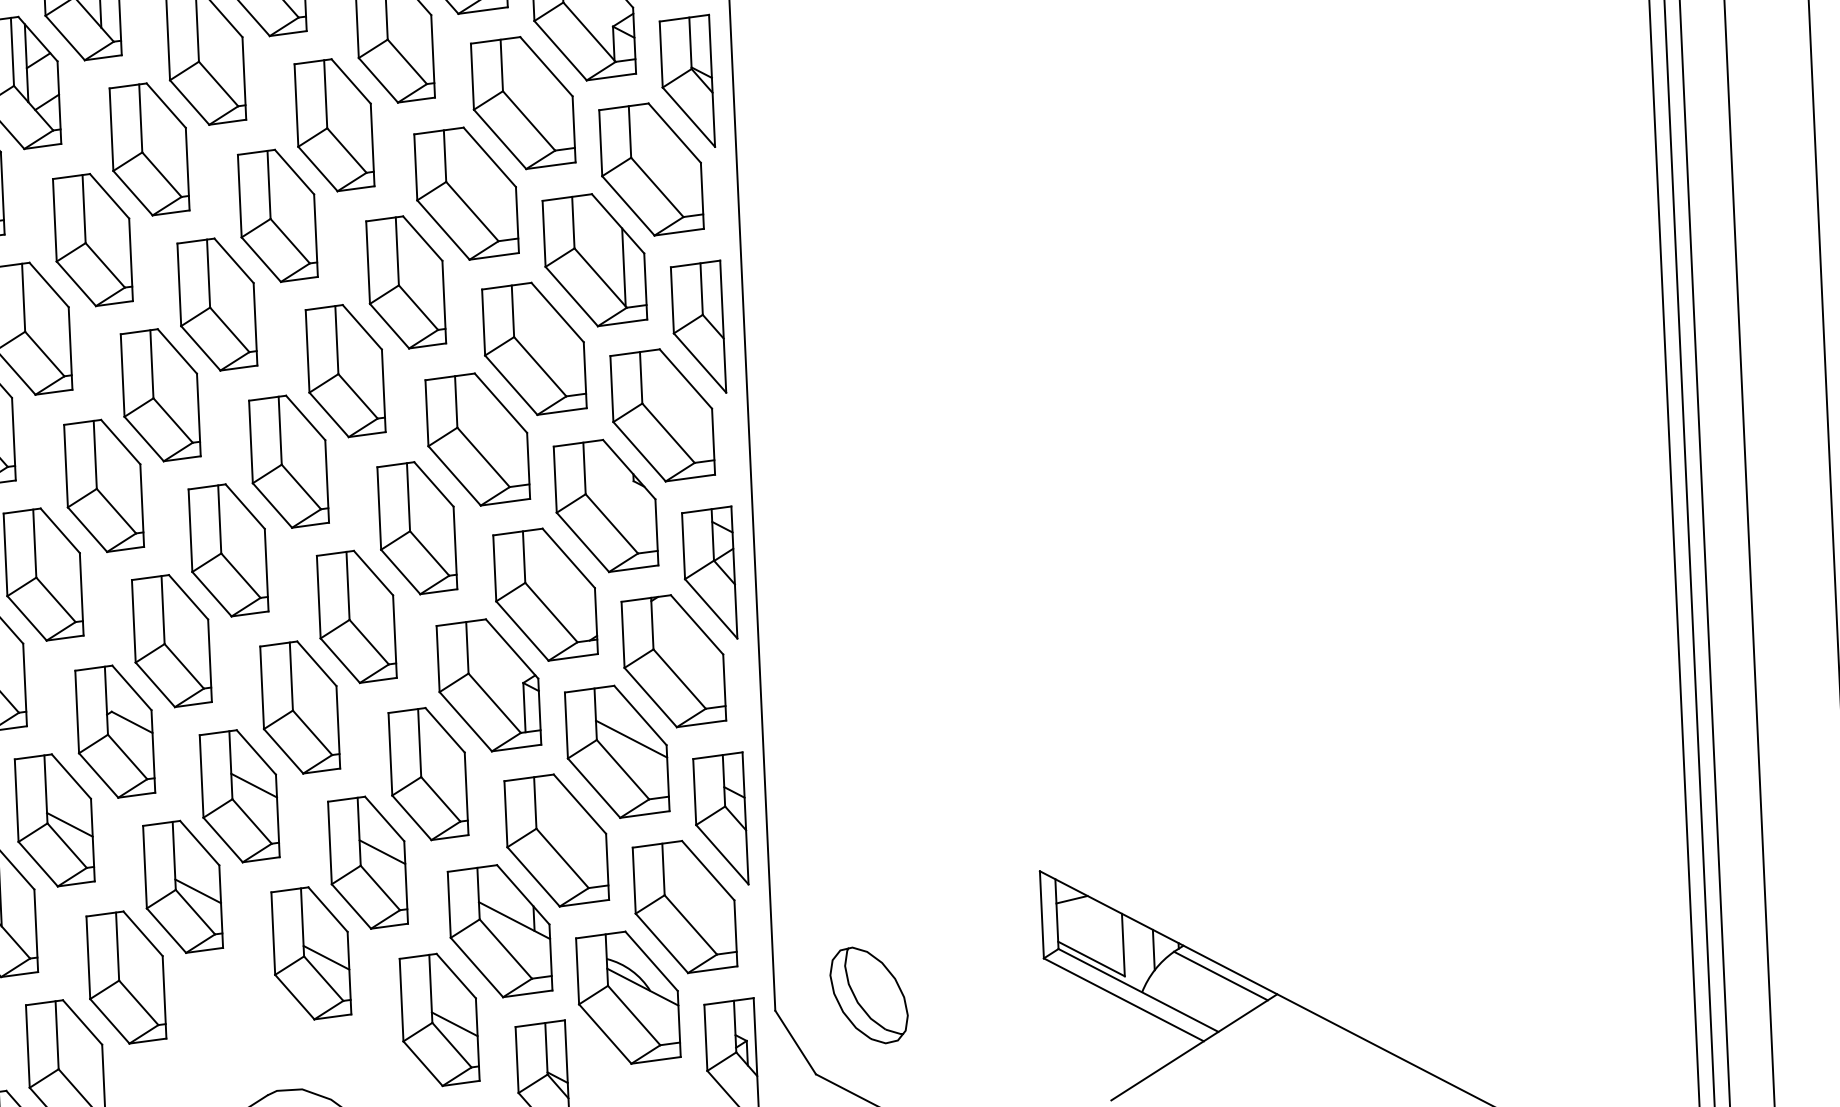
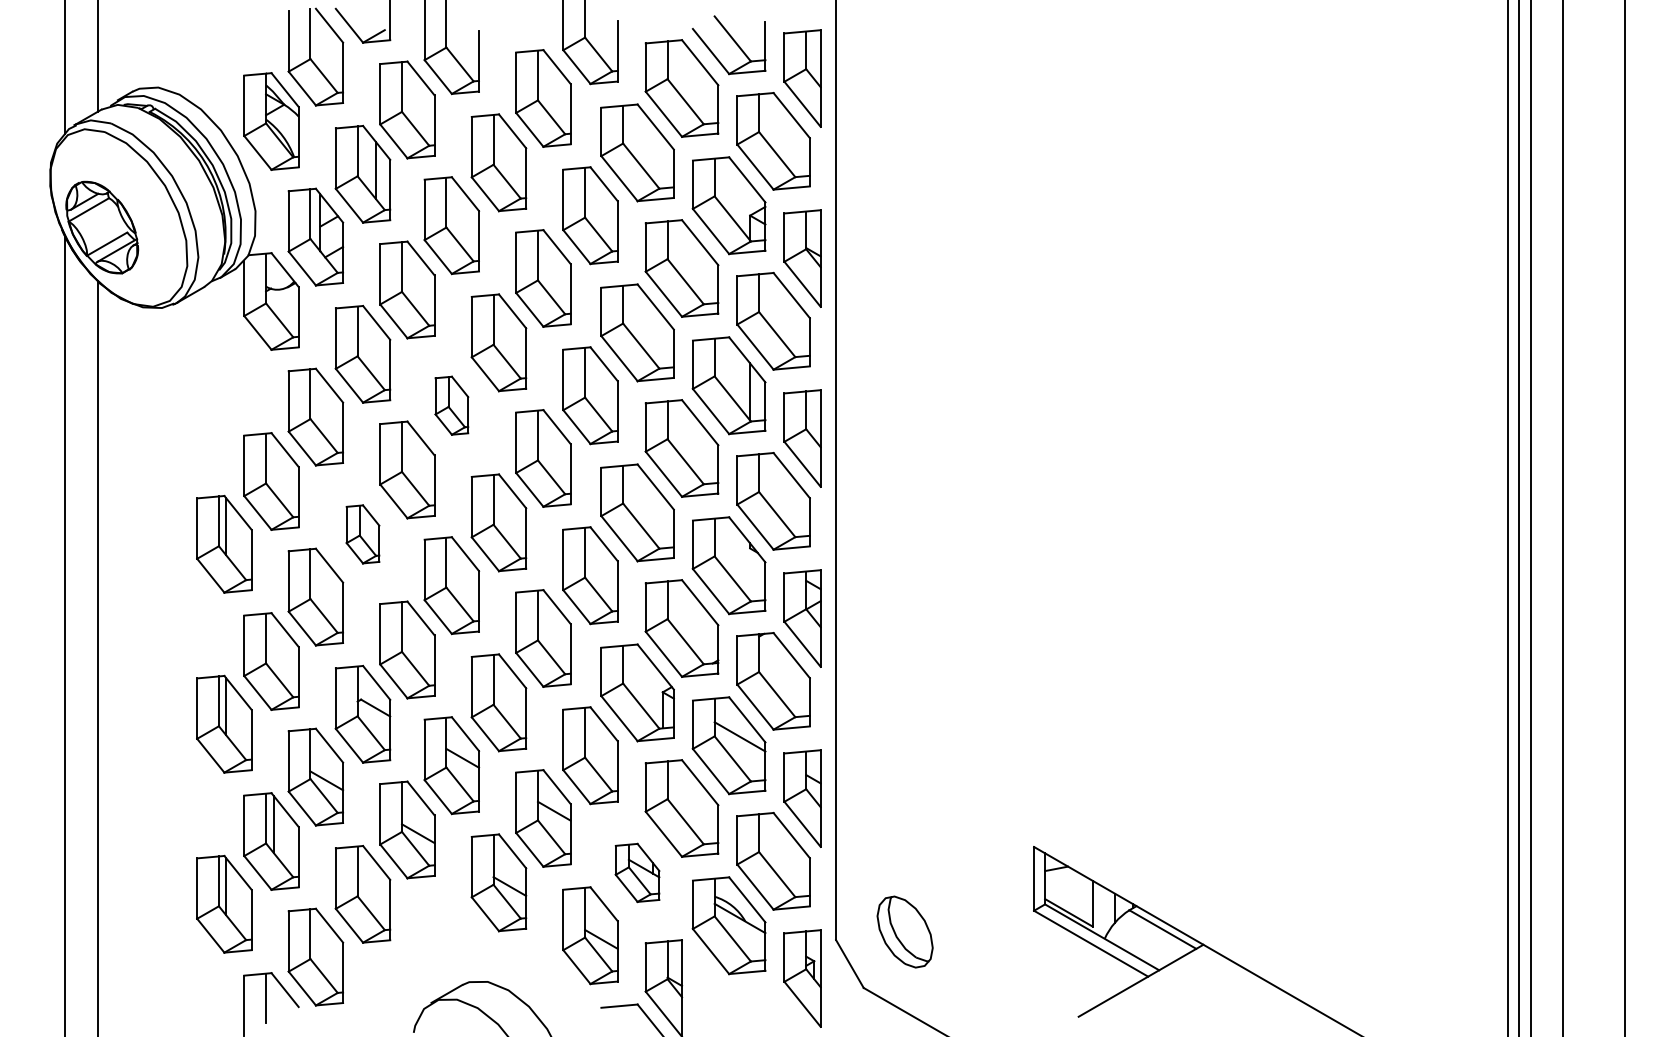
part: (216, 304) -> (451, 405), size x0.6
part: (103, 486) -> (362, 534), size x0.6
part: (499, 930) -> (637, 872), size x0.6

